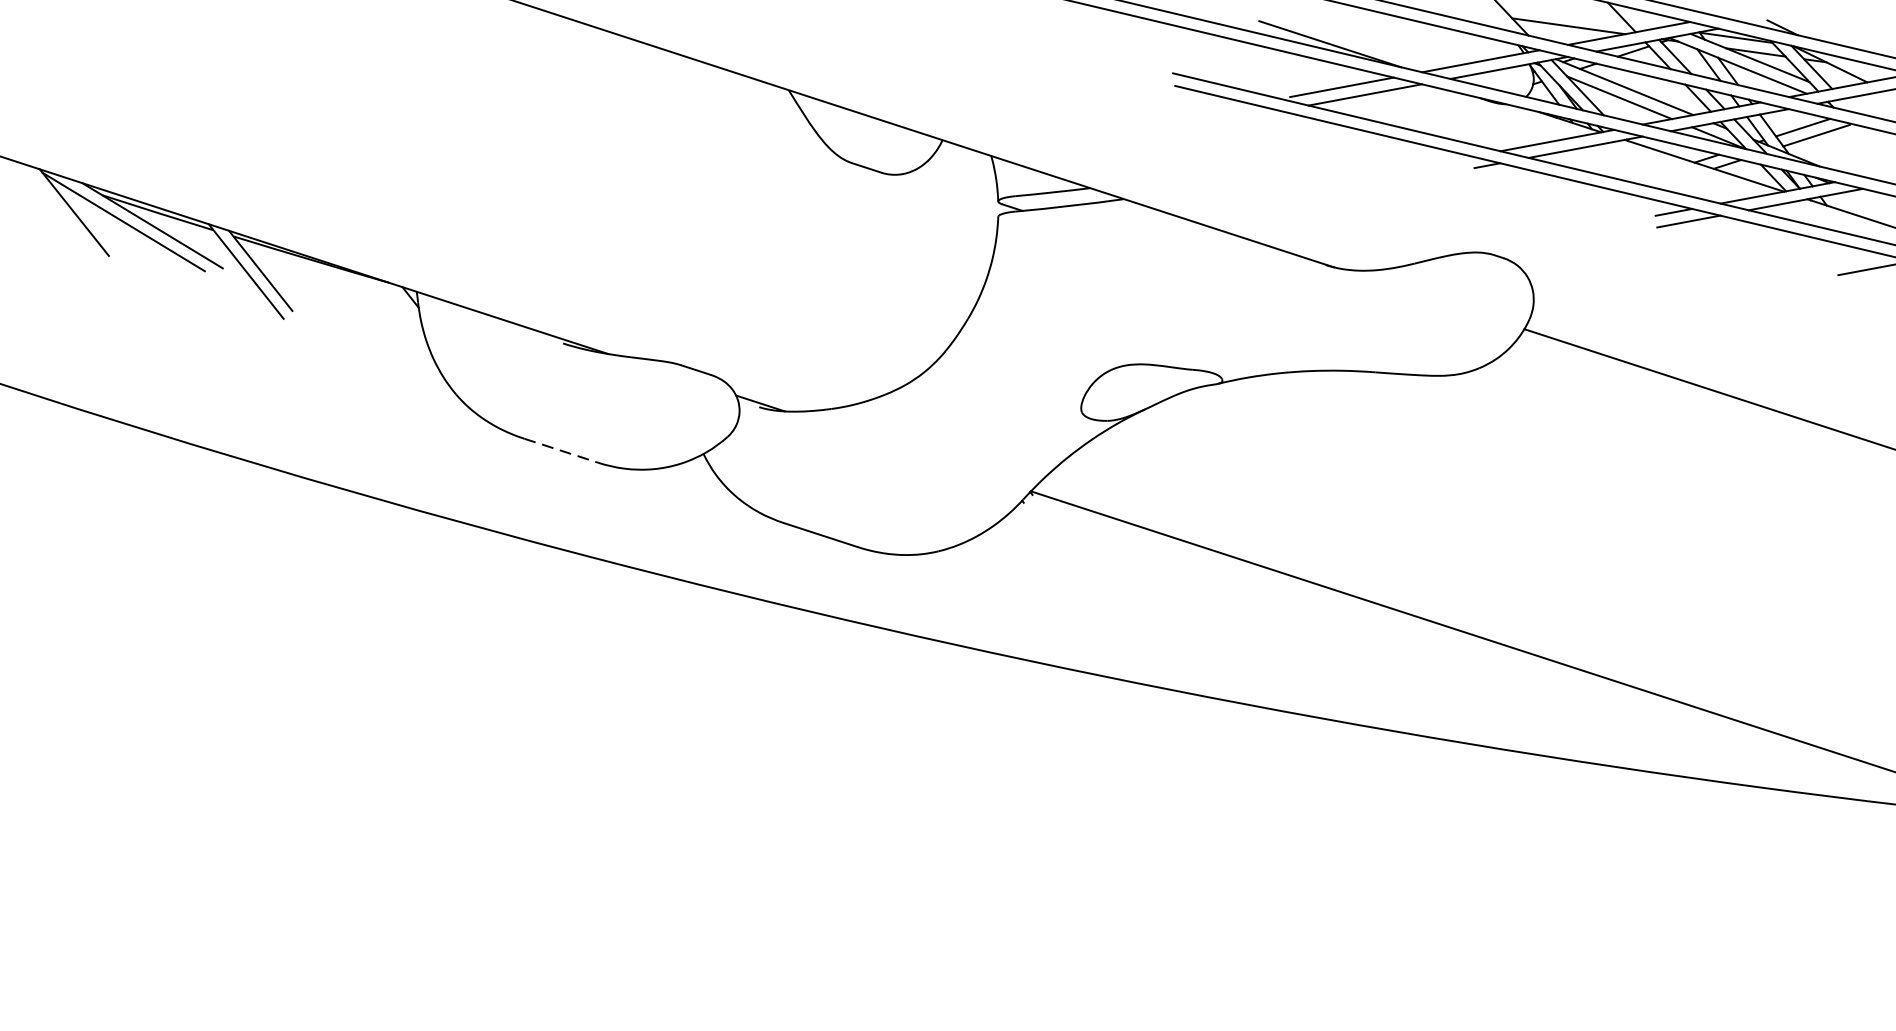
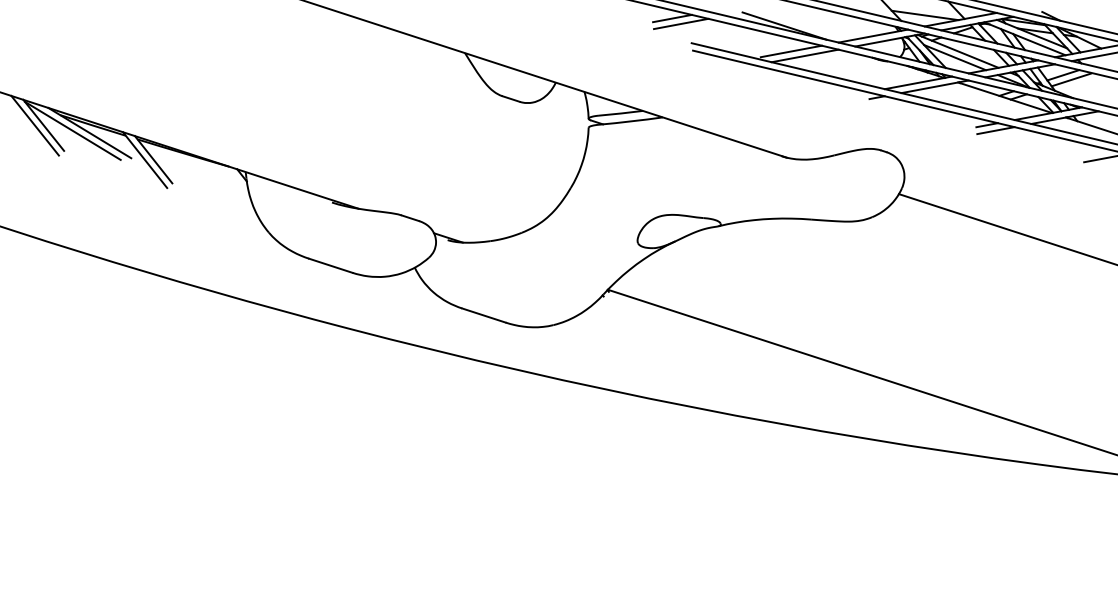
line: (1140, 31) -> (672, 18), added
line: (1154, 39) -> (680, 23), added
line: (58, 212) -> (34, 125), added
line: (560, 450) -> (330, 265), dashed -> solid

